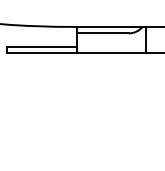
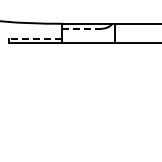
line: (103, 33) -> (82, 28), solid -> dashed
line: (41, 46) -> (35, 38), solid -> dashed

